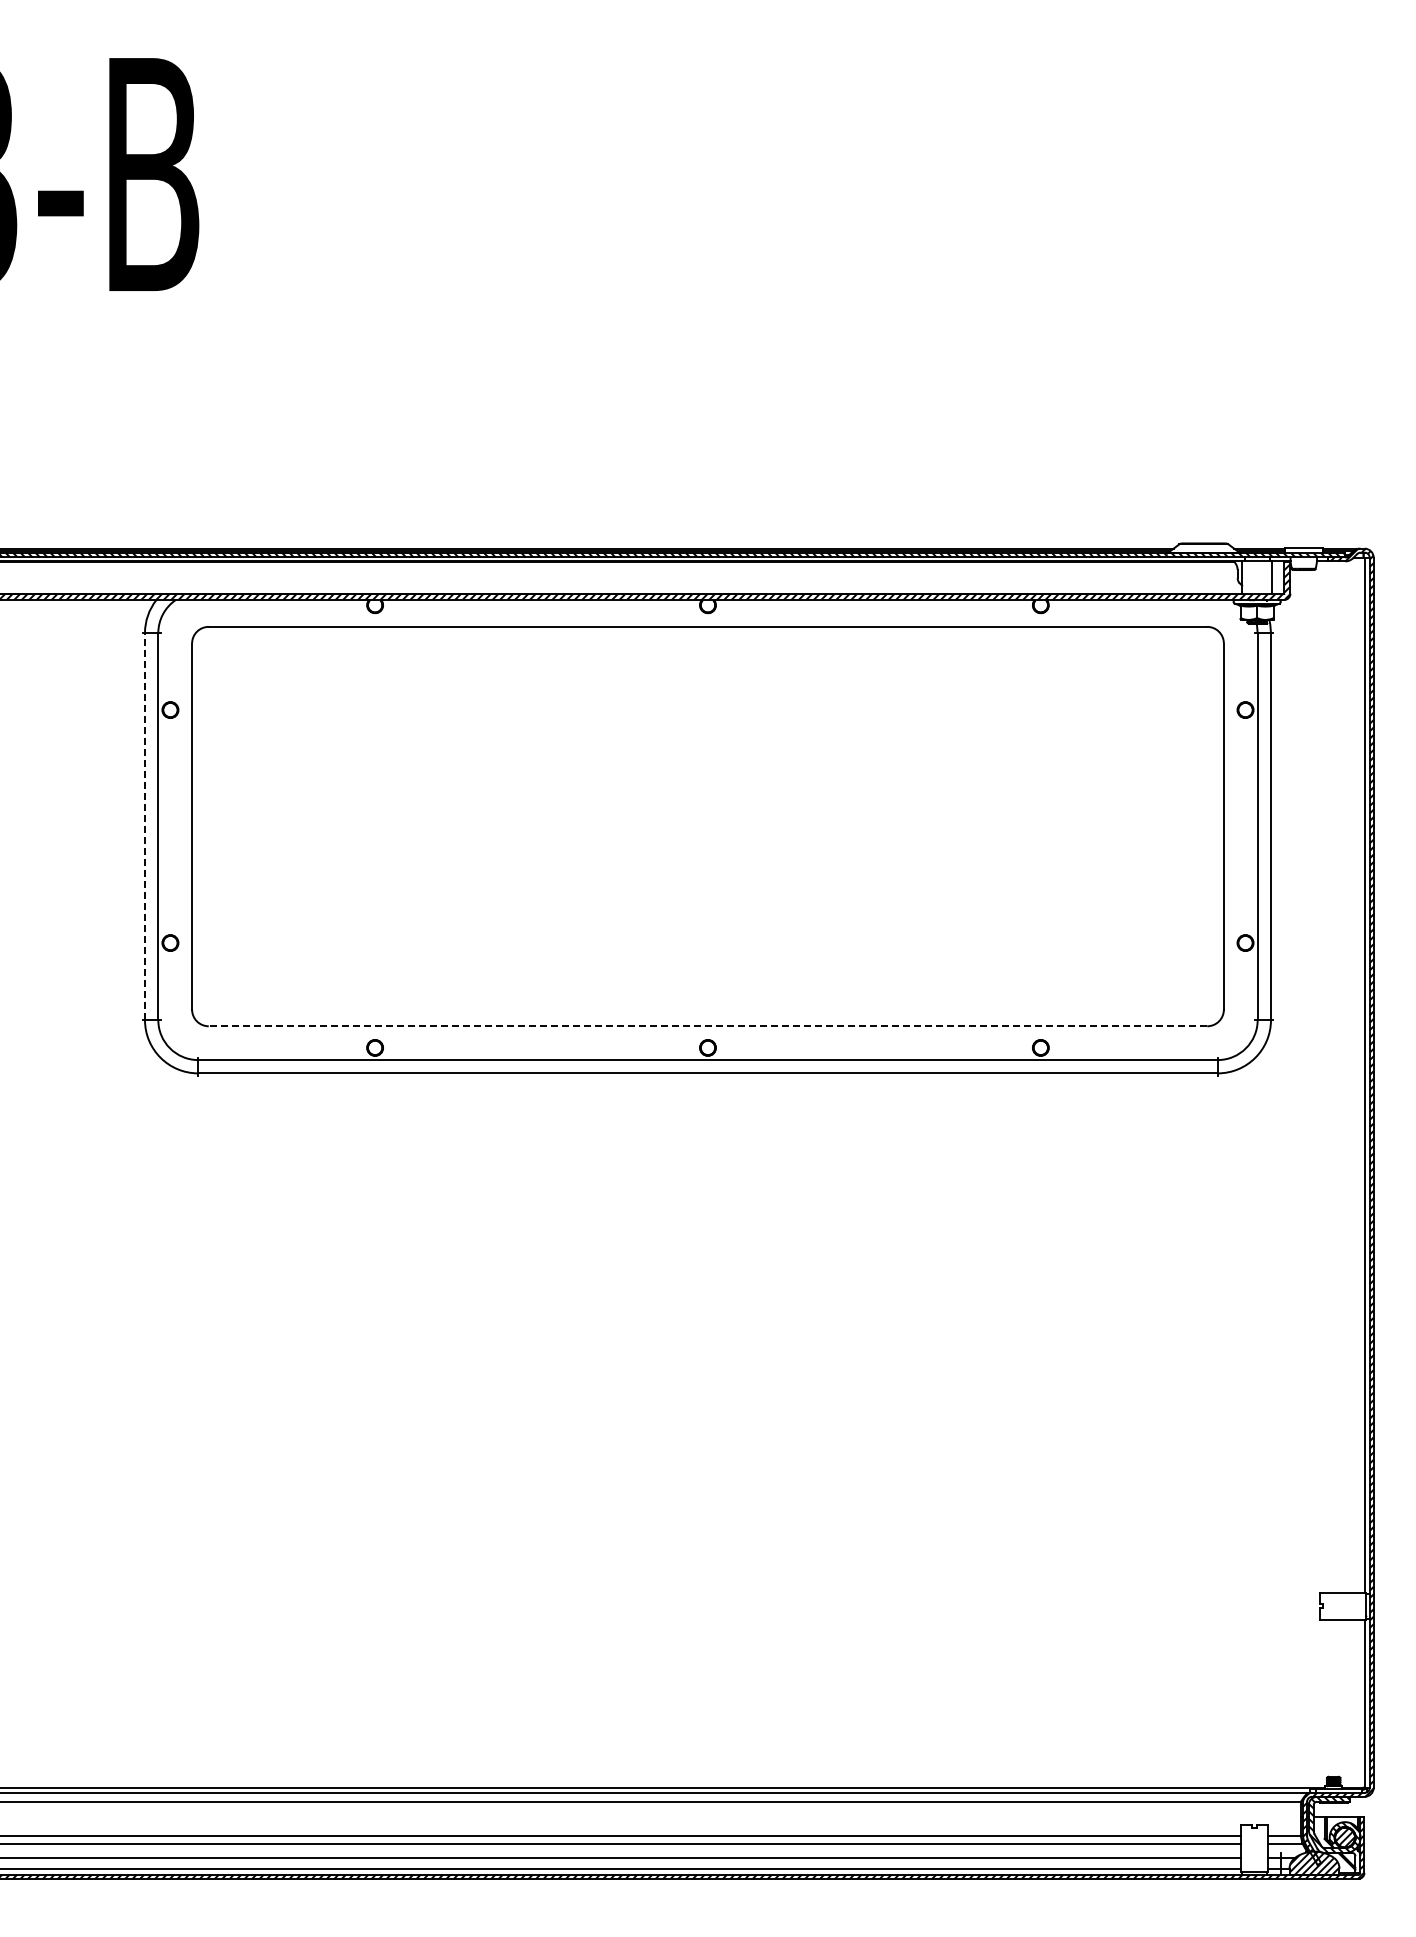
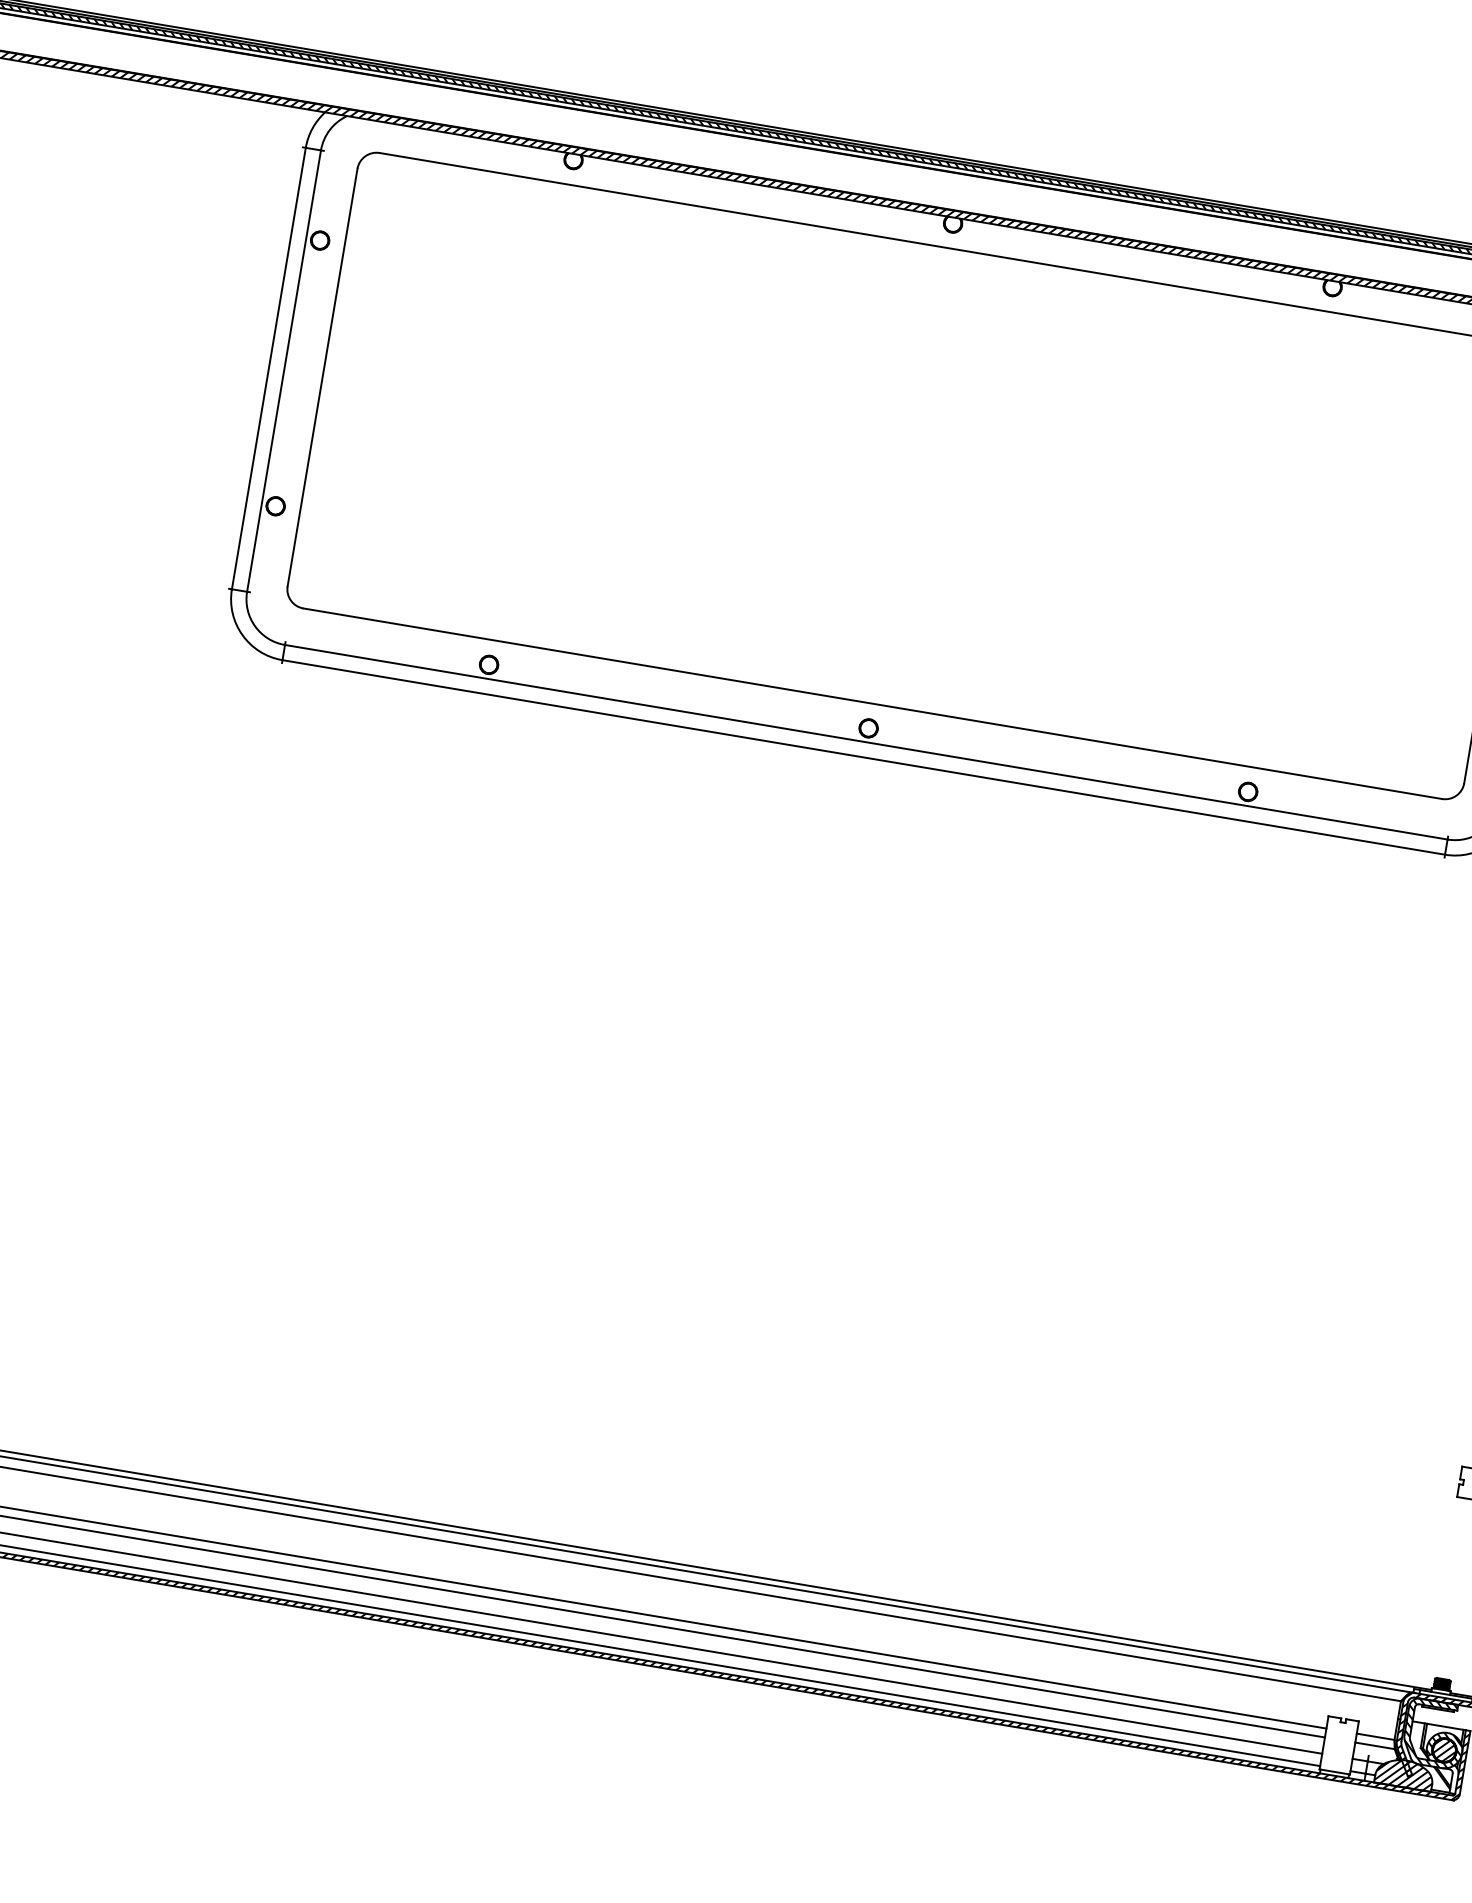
line: (145, 826) -> (269, 368), dashed -> solid
line: (707, 1026) -> (872, 703), dashed -> solid

